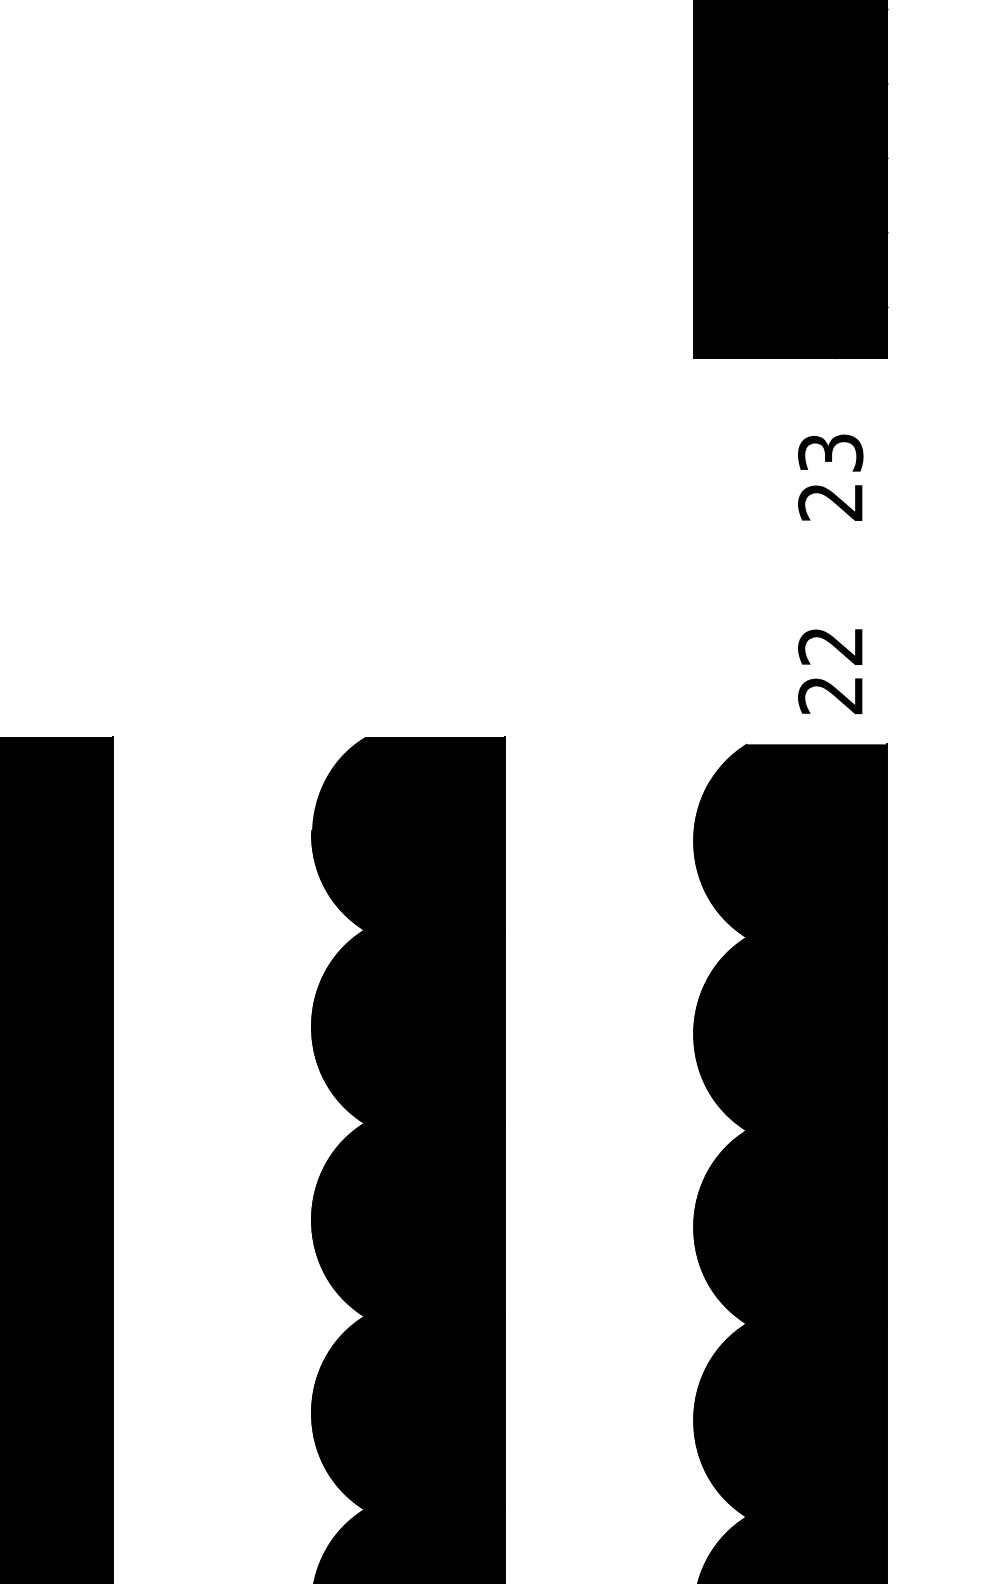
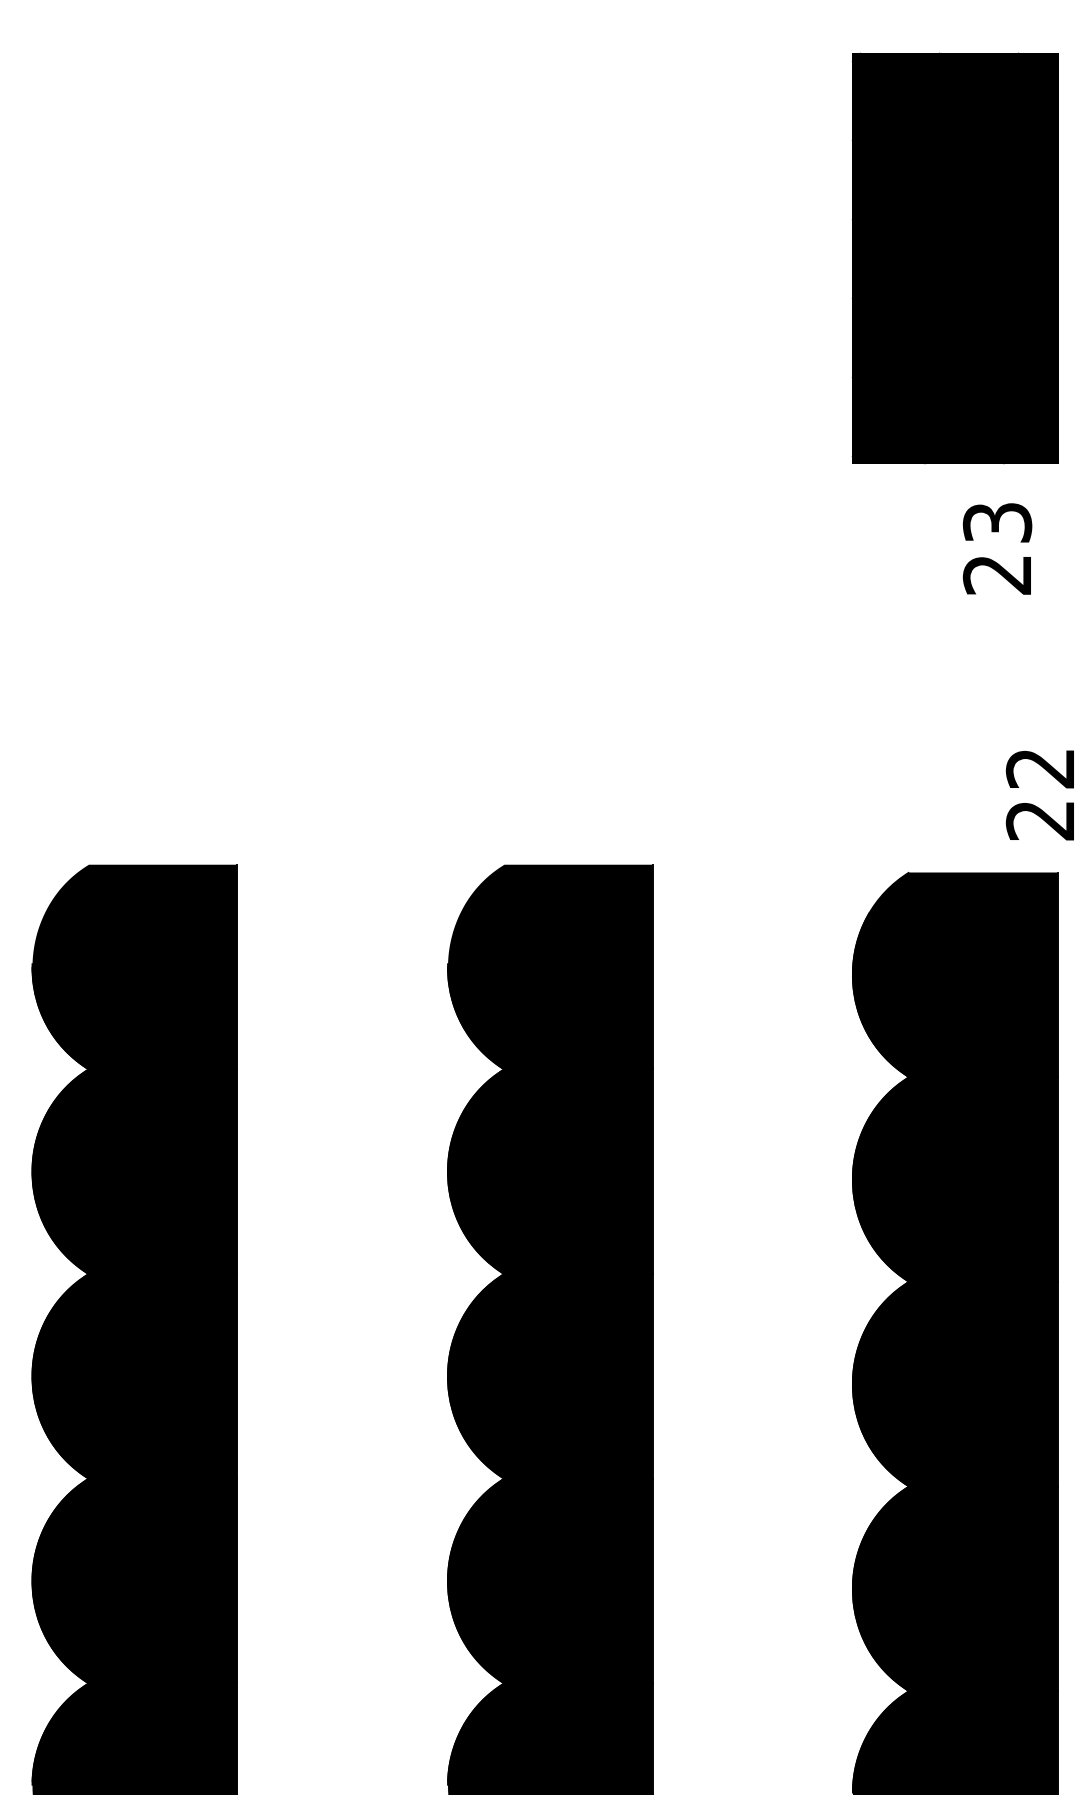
text: (830, 477) -> (997, 548), moved
text: (829, 671) -> (1039, 795), moved

